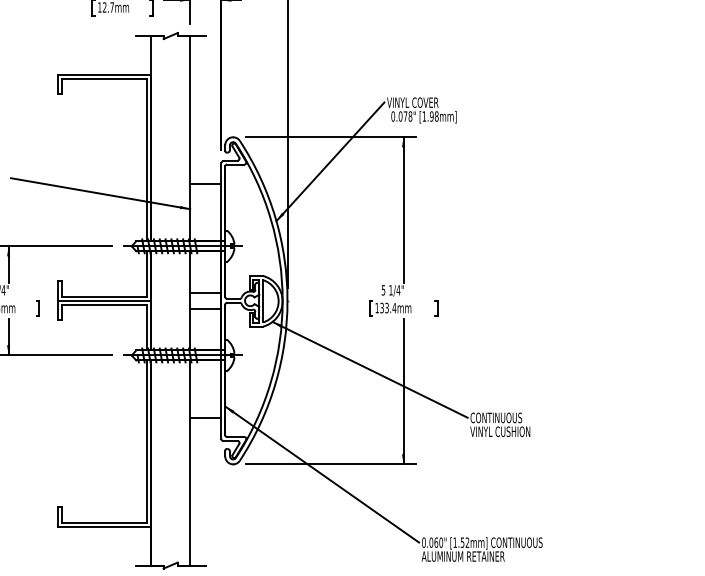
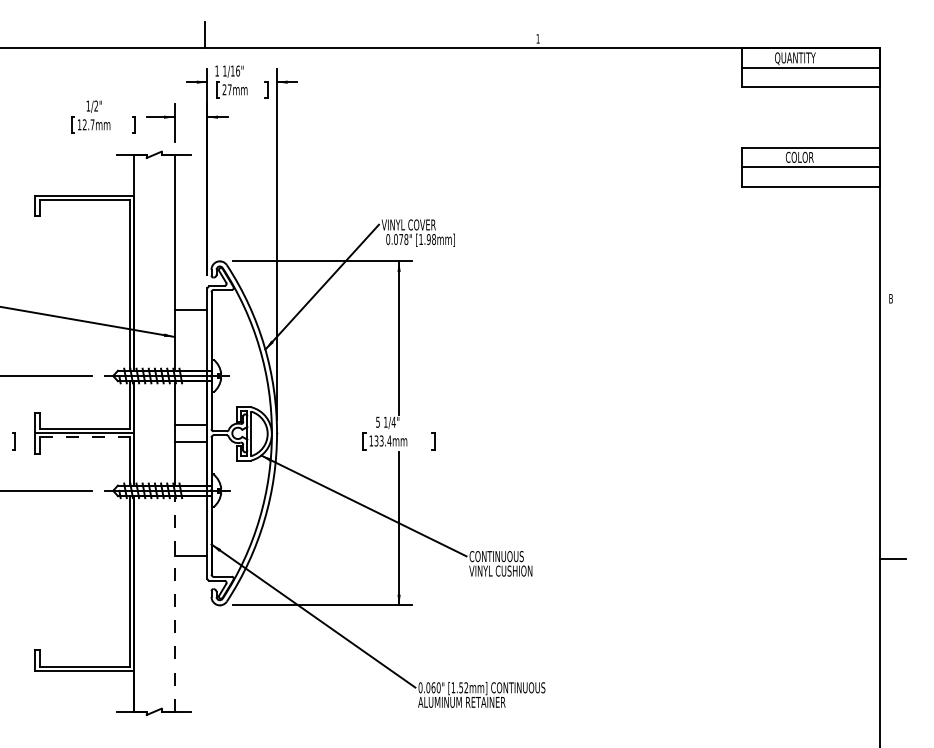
line: (105, 304) -> (85, 437), solid -> dashed
line: (190, 462) -> (174, 603), solid -> dashed

